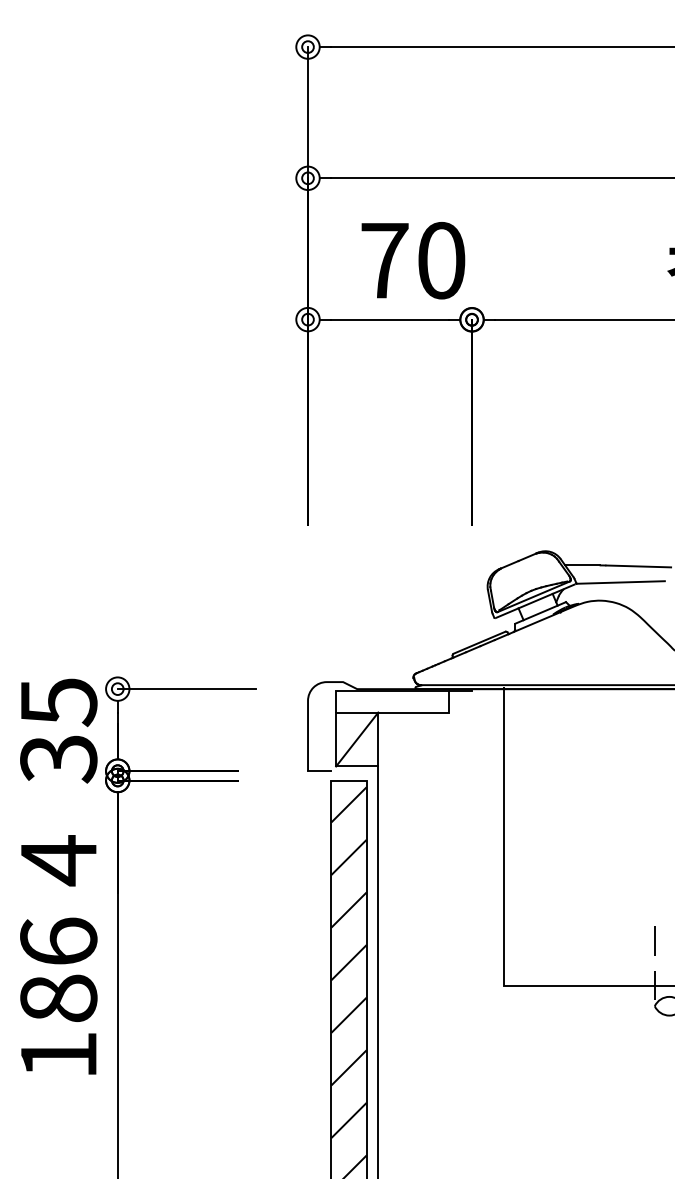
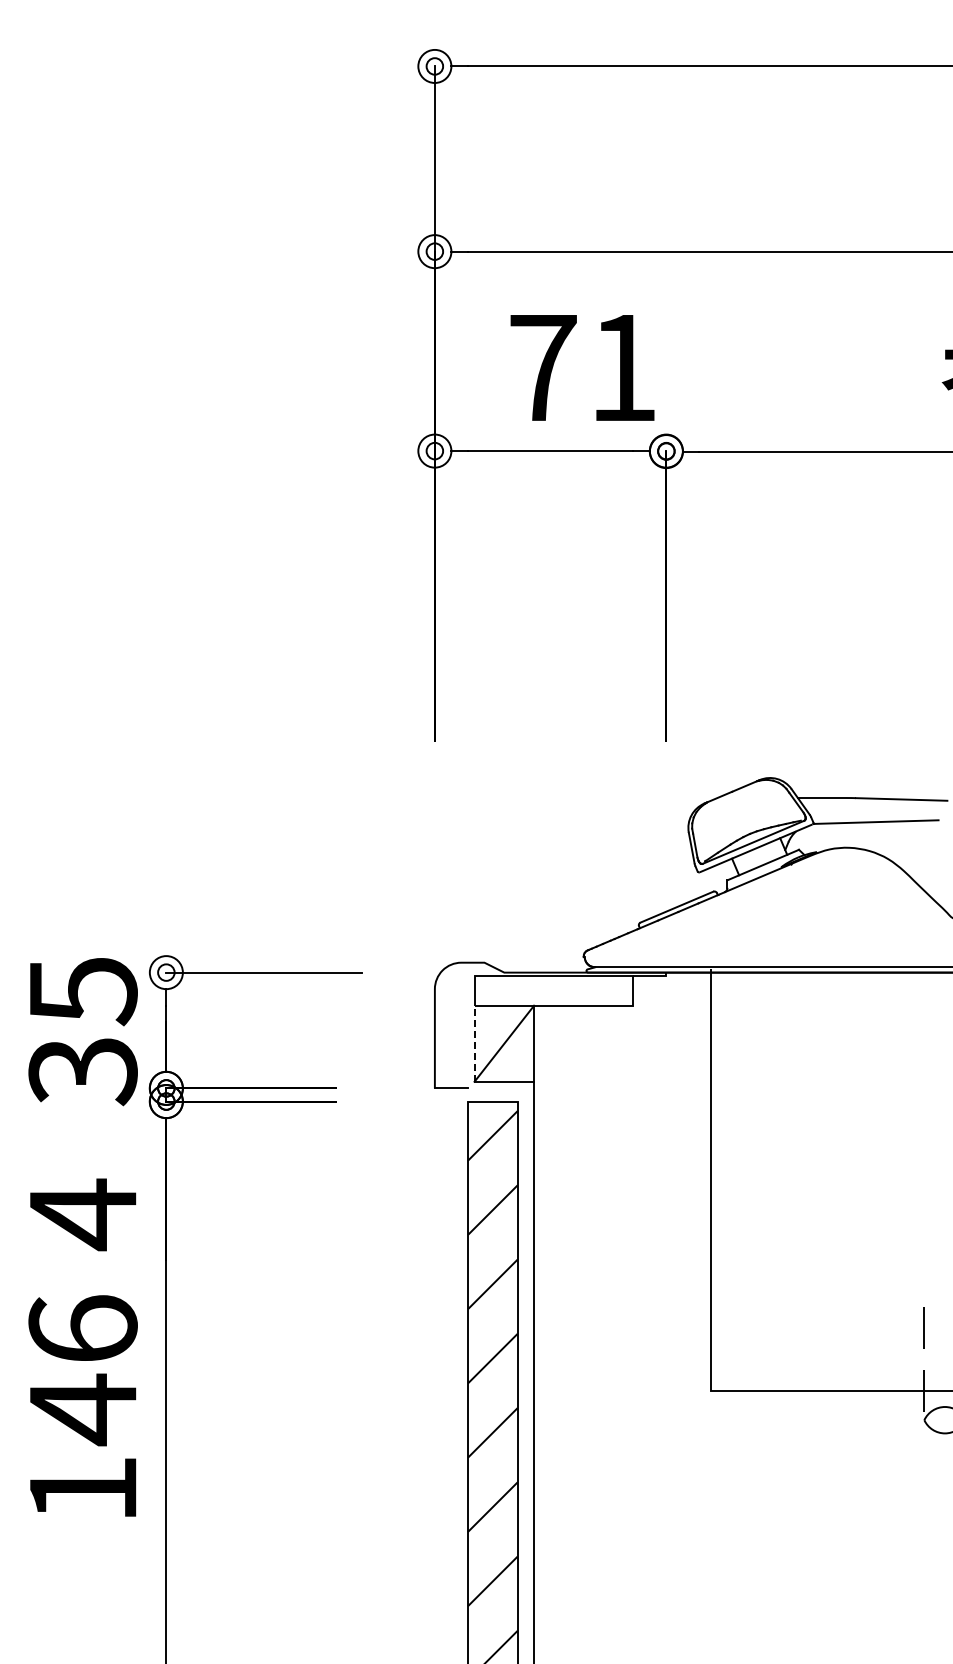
text: (441, 260) -> (623, 367), 70 -> 71
line: (336, 739) -> (474, 1043), solid -> dashed
text: (58, 998) -> (82, 1409), 186 -> 146

